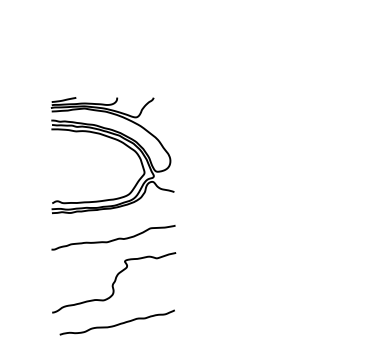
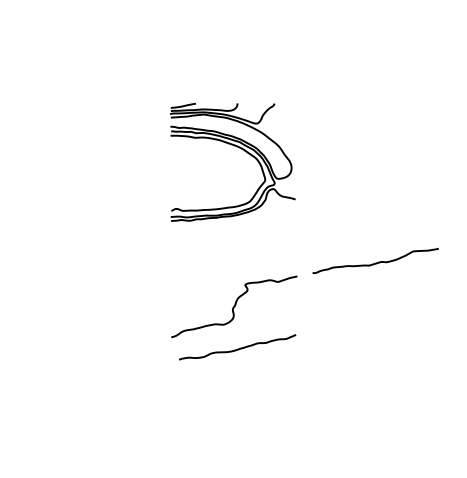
part: (116, 140) -> (236, 147), moved
curve: (113, 239) -> (375, 262), moved

